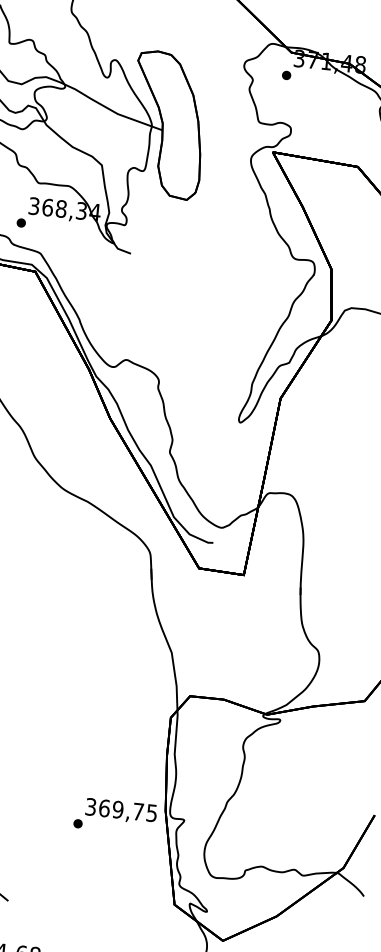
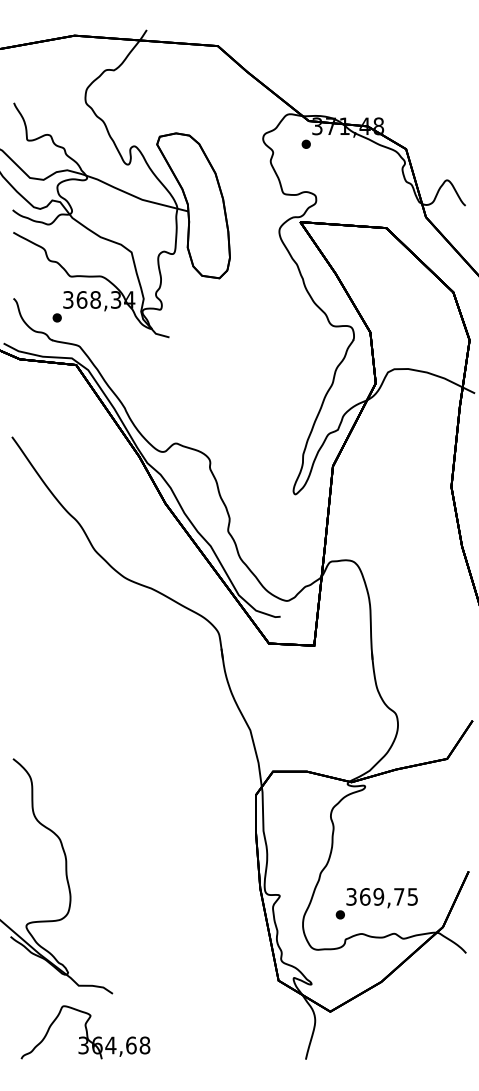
text: (115, 816) -> (376, 903), moved

